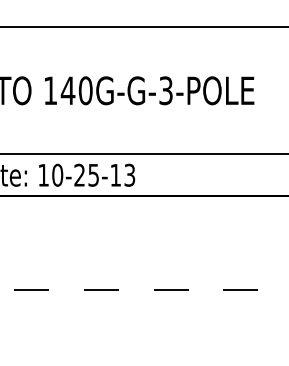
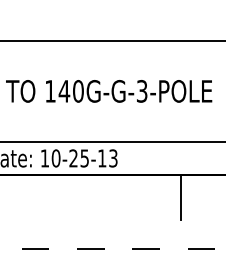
line: (214, 224) -> (180, 197), added

